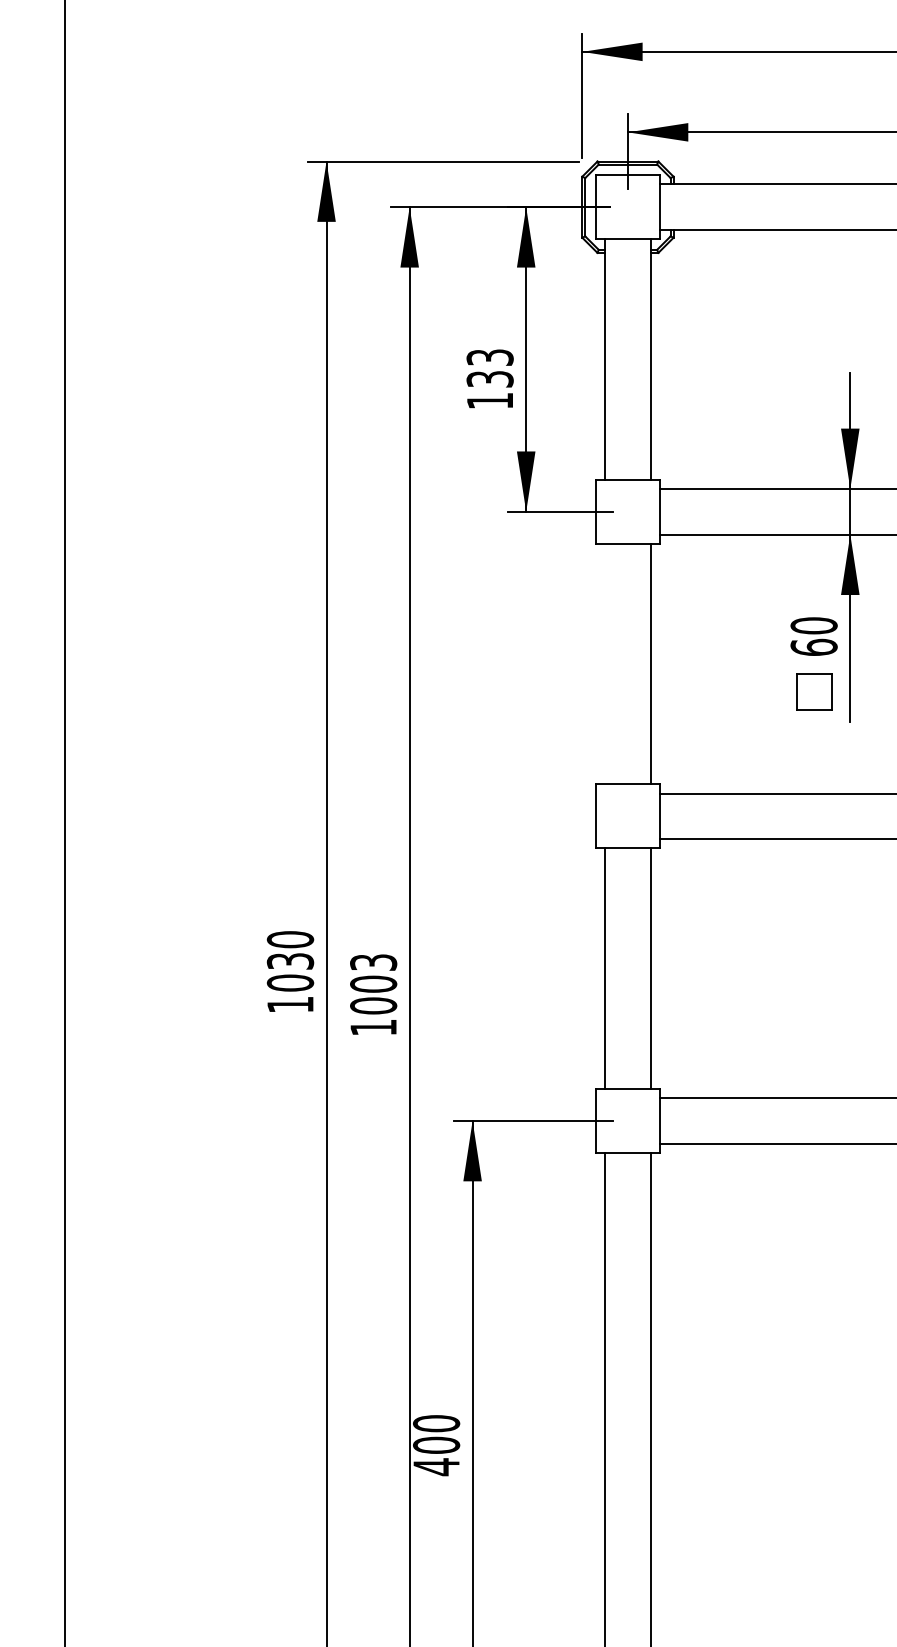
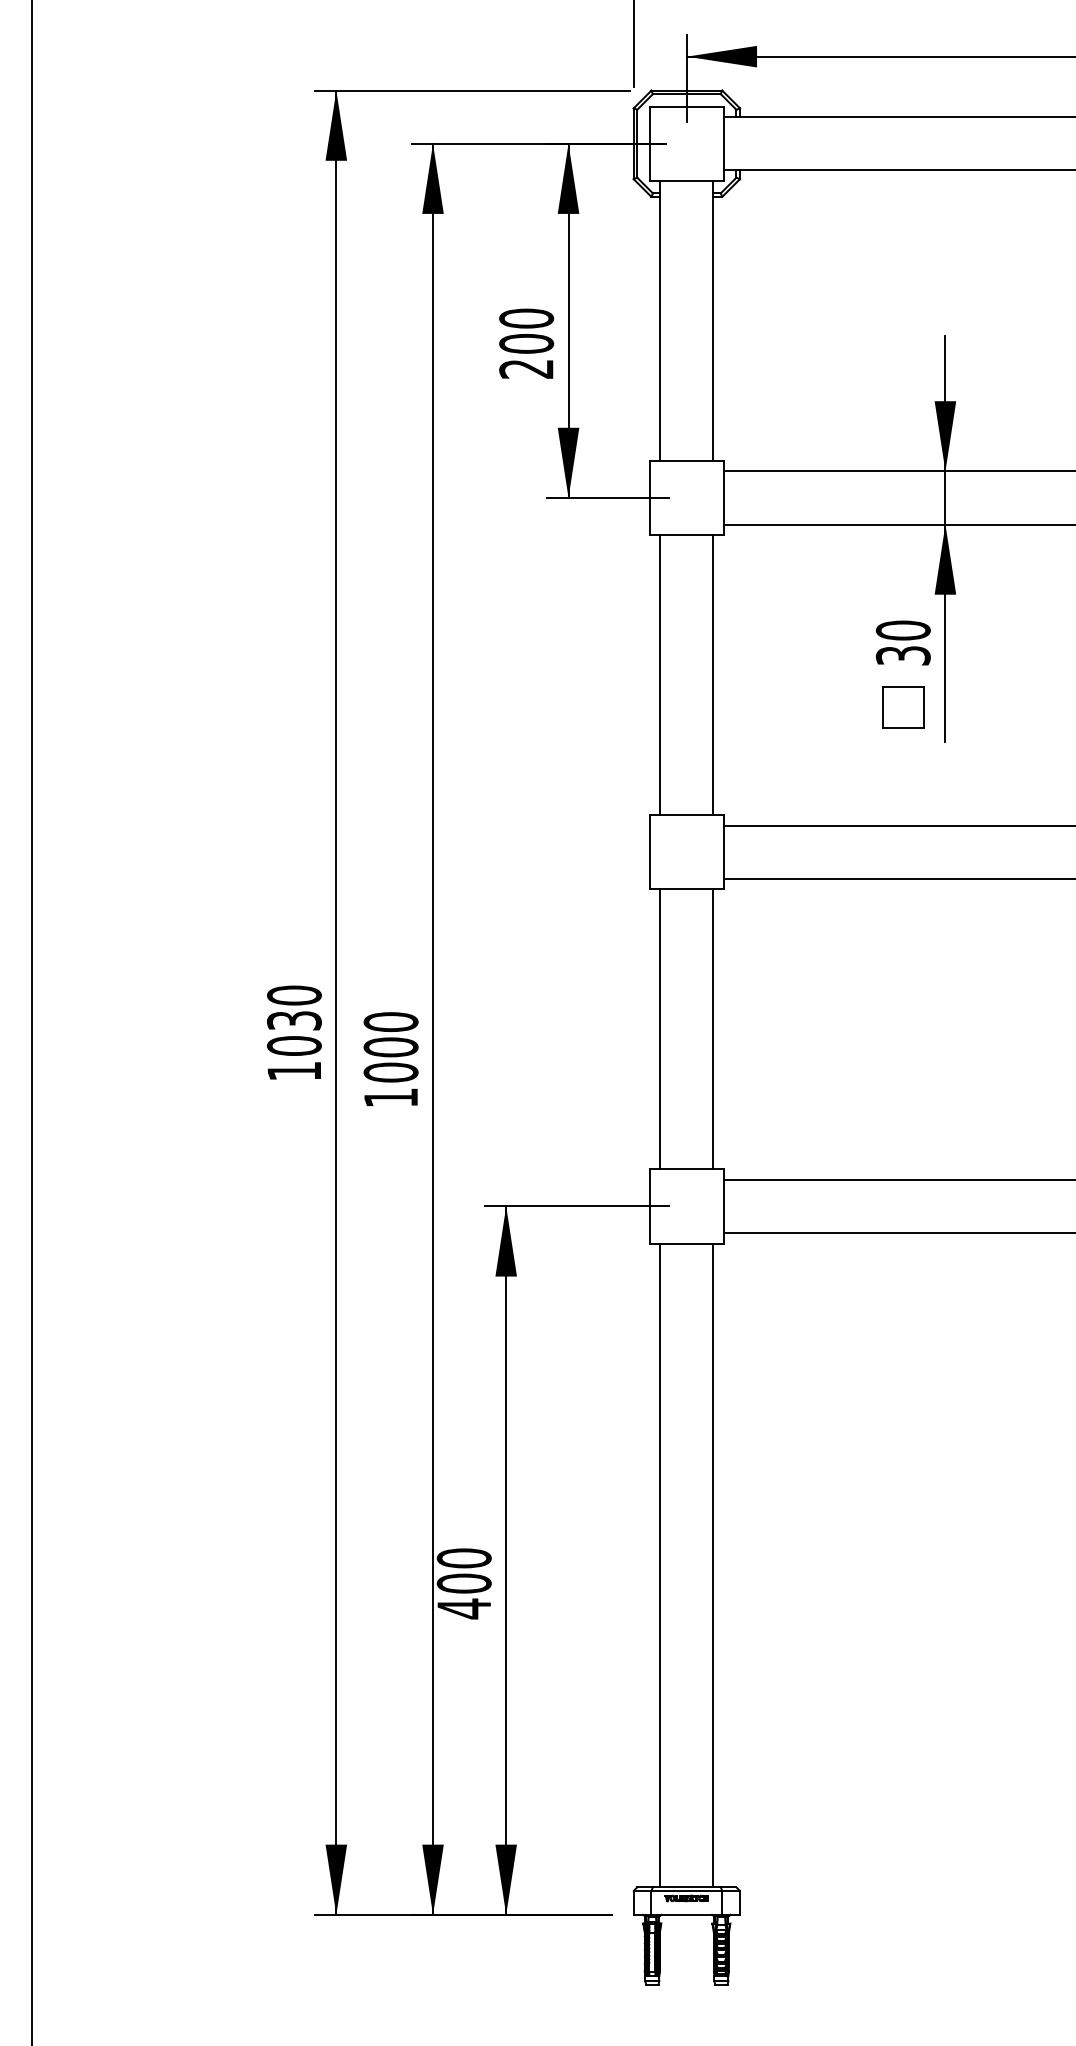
text: (490, 378) -> (526, 343), 133 -> 200
text: (813, 647) -> (902, 655), 60 -> 30
line: (605, 663) -> (660, 674), added
text: (373, 962) -> (390, 1022), 1003 -> 1000

